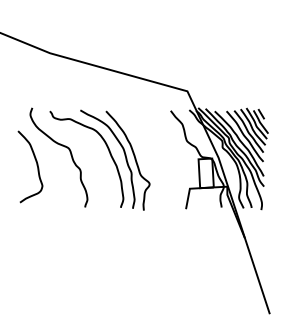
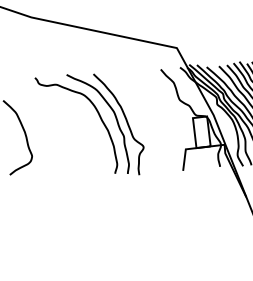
curve: (64, 147) -> (52, 114), removed

